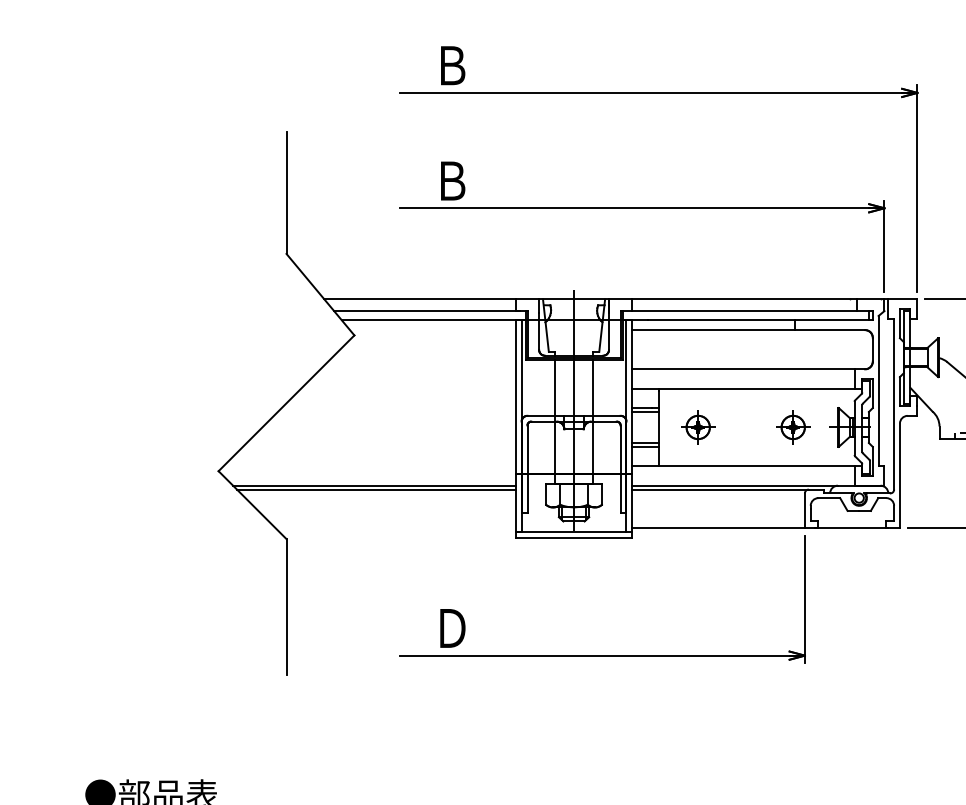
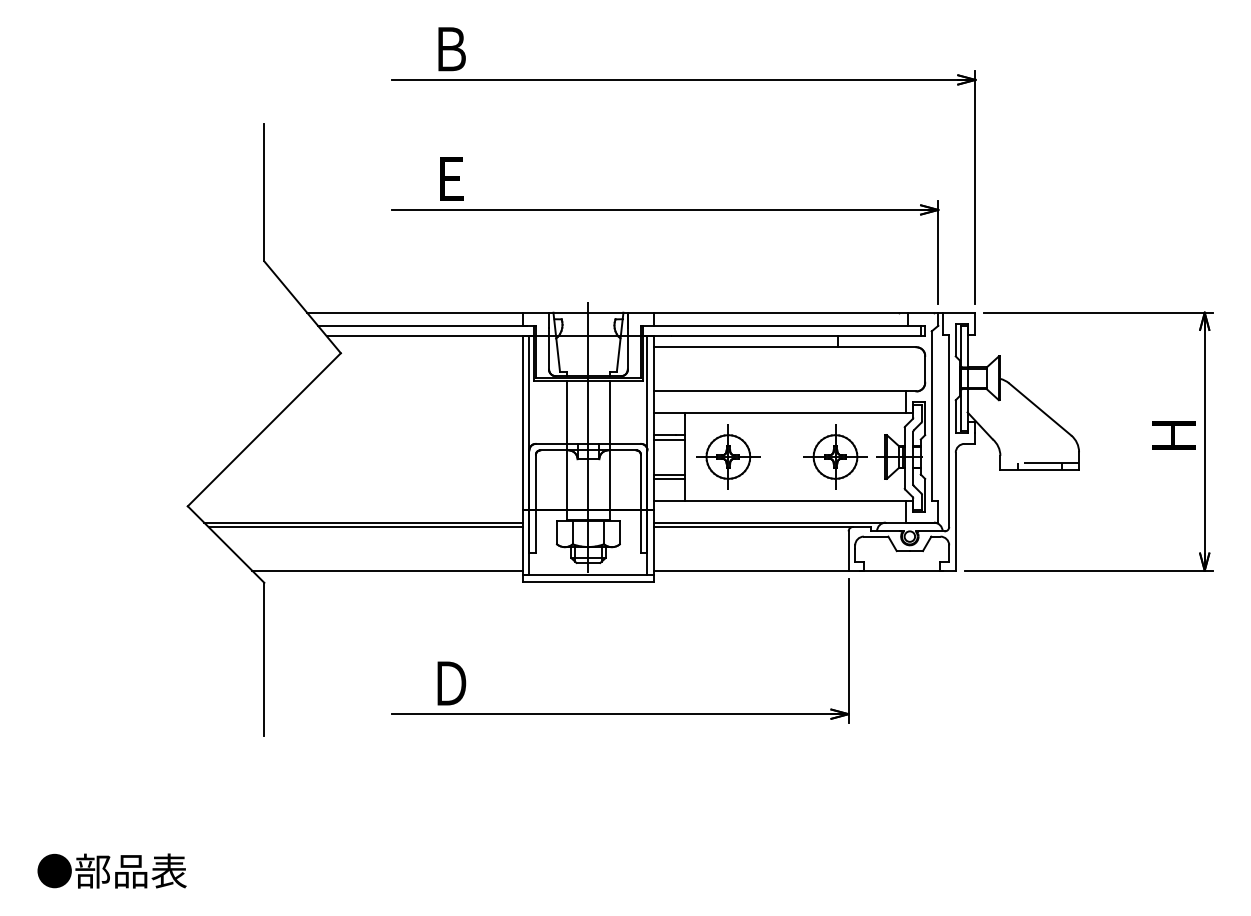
text: (452, 181) -> (451, 179), Ｂ -> Ｅ
part: (698, 427) -> (728, 456), size x1.67
part: (793, 427) -> (835, 456), size x1.67
line: (395, 528) -> (387, 570), added

